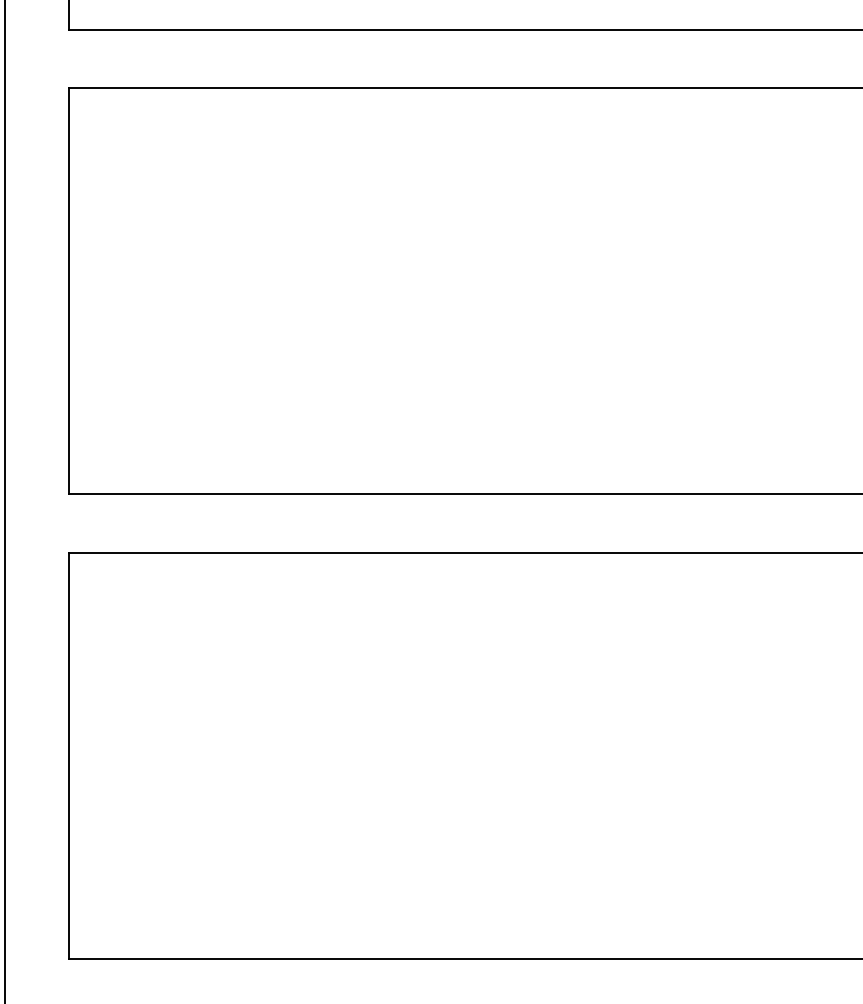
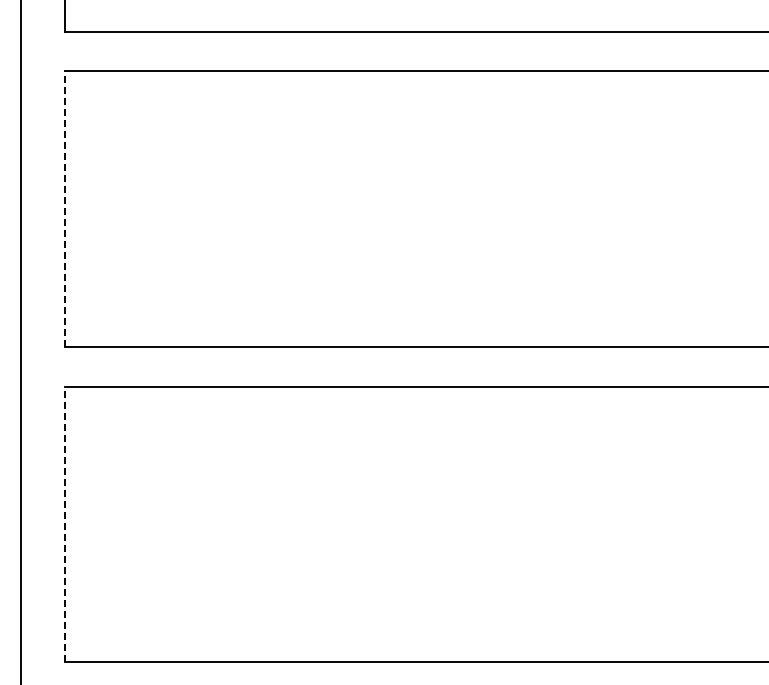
line: (69, 291) -> (64, 209), solid -> dashed
line: (69, 756) -> (64, 524), solid -> dashed

